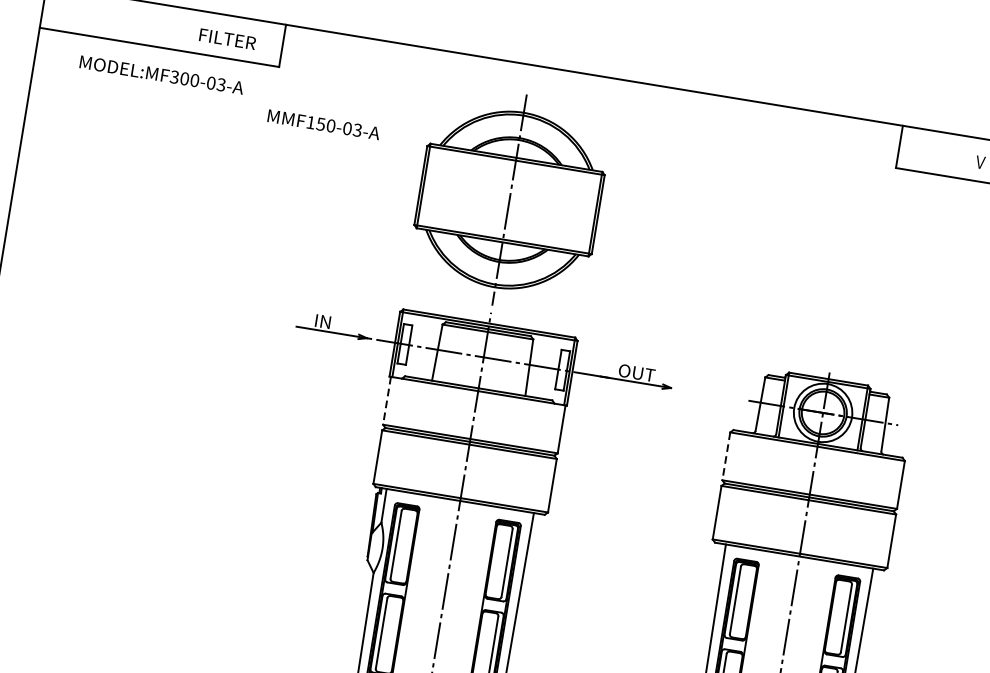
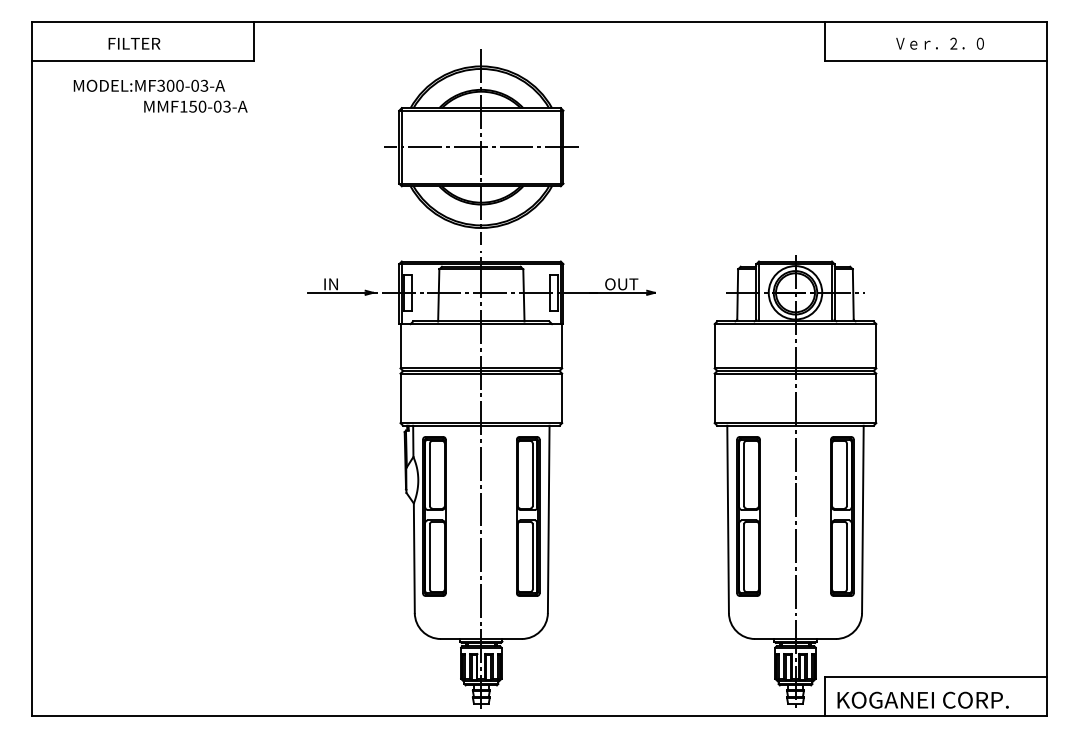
text: (227, 38) -> (134, 43), moved
text: (323, 124) -> (195, 106), moved
line: (509, 200) -> (481, 147), added
line: (386, 401) -> (400, 346), dashed -> solid
line: (726, 456) -> (714, 346), dashed -> solid

